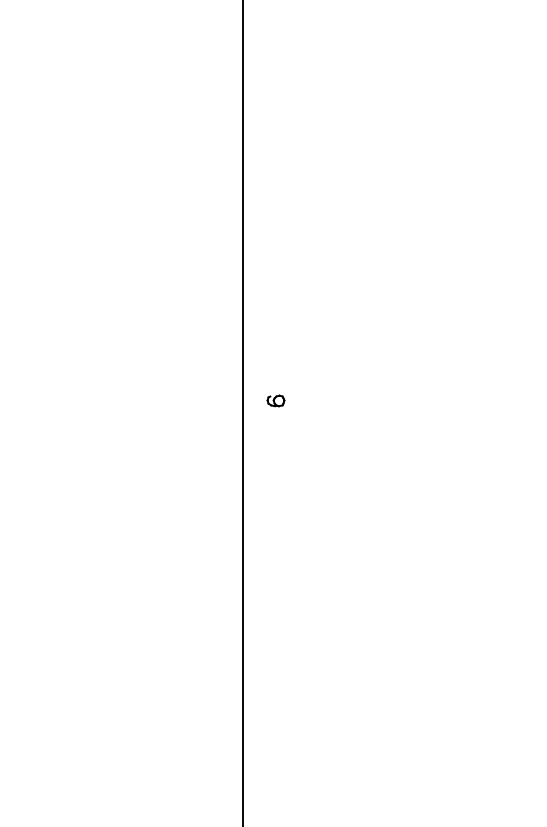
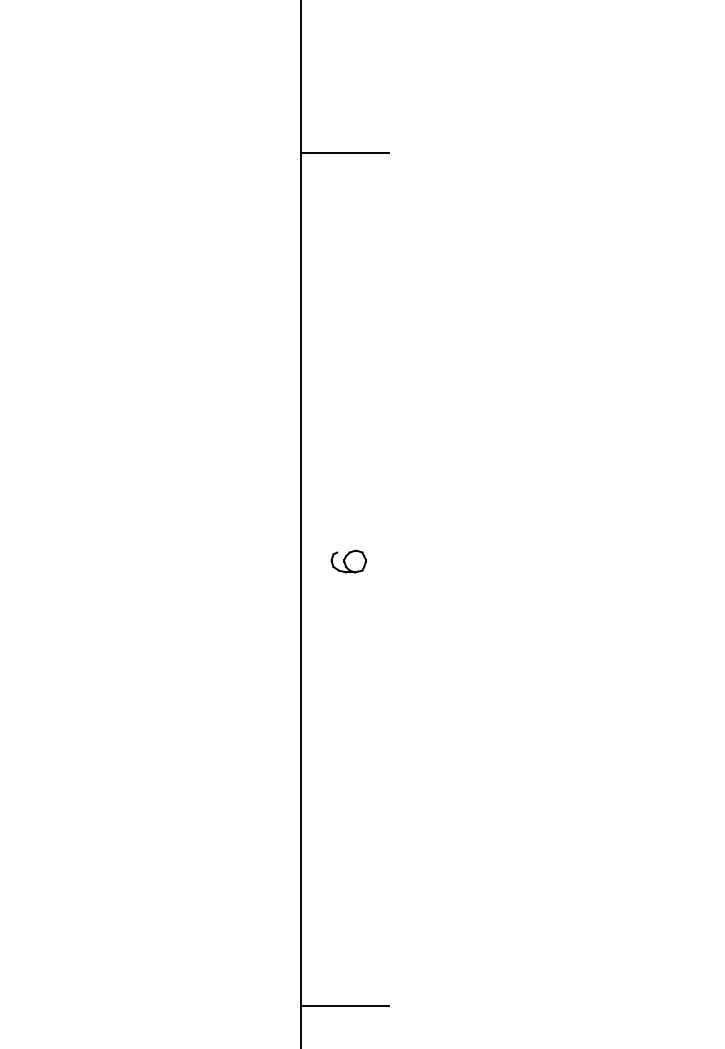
line: (273, 116) -> (345, 153), added
part: (275, 400) -> (348, 560), size x1.43
line: (273, 710) -> (345, 1005), added

